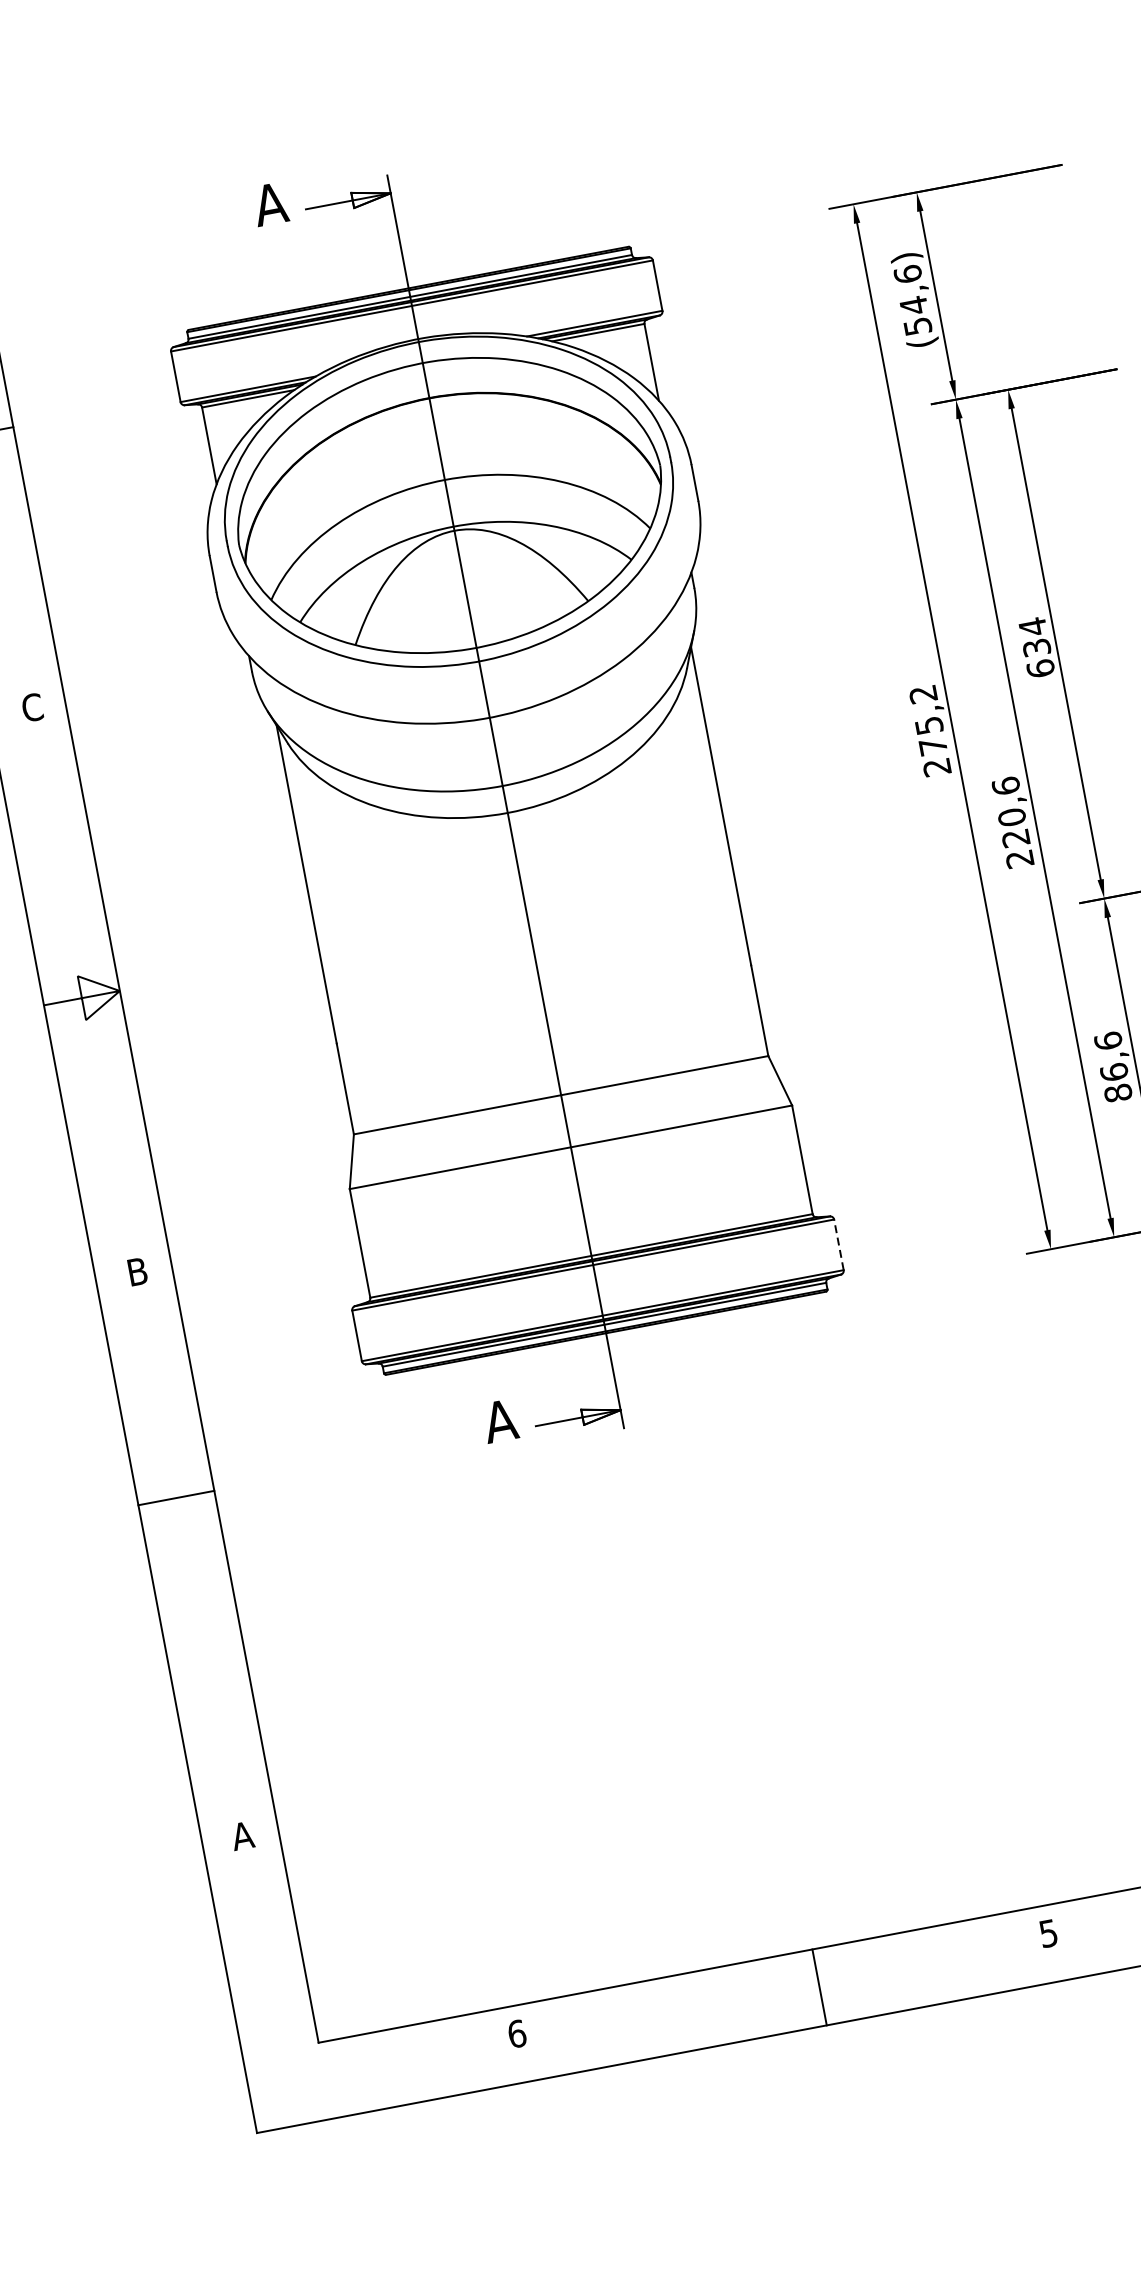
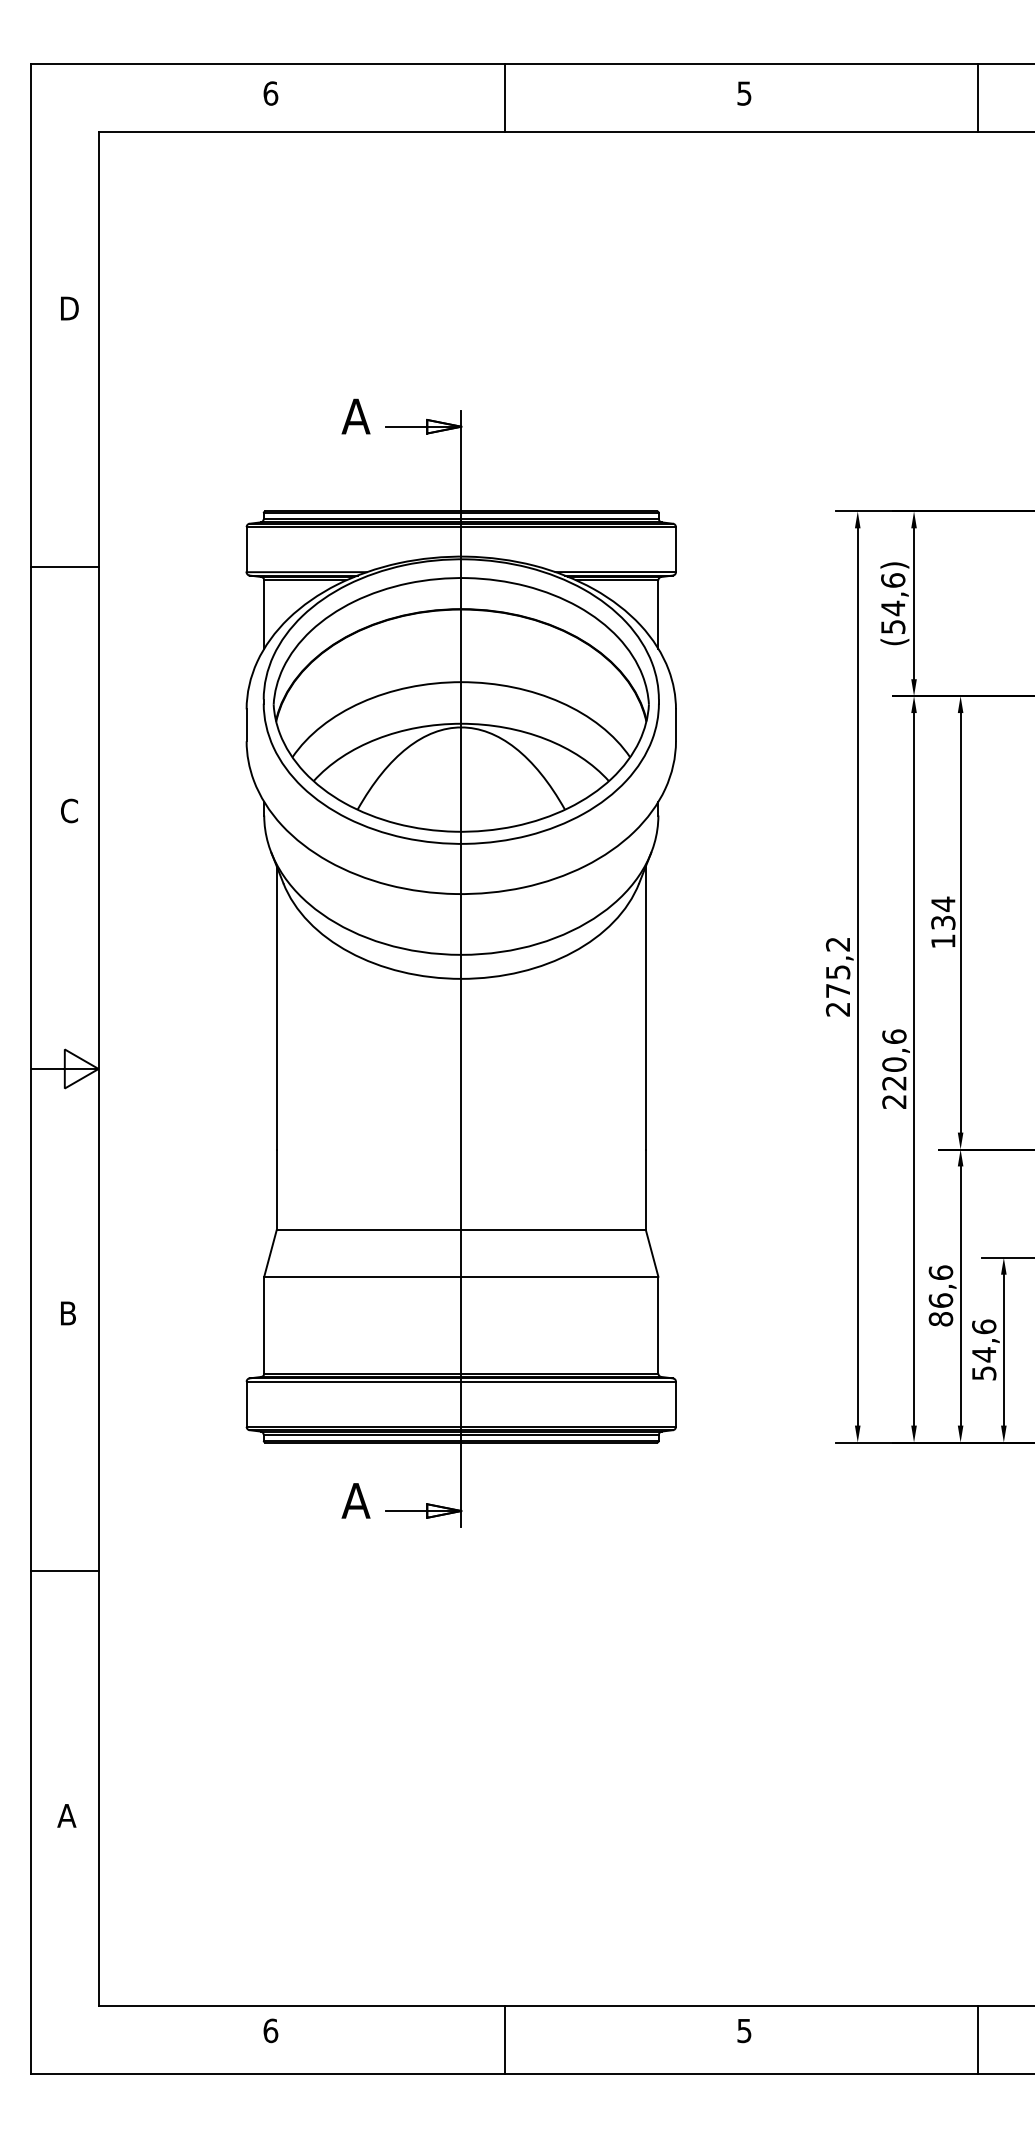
text: (1040, 668) -> (943, 941), 634 -> 134
line: (838, 1245) -> (675, 1404), dashed -> solid
line: (176, 1498) -> (64, 1571), moved
line: (819, 1986) -> (504, 2039), moved

